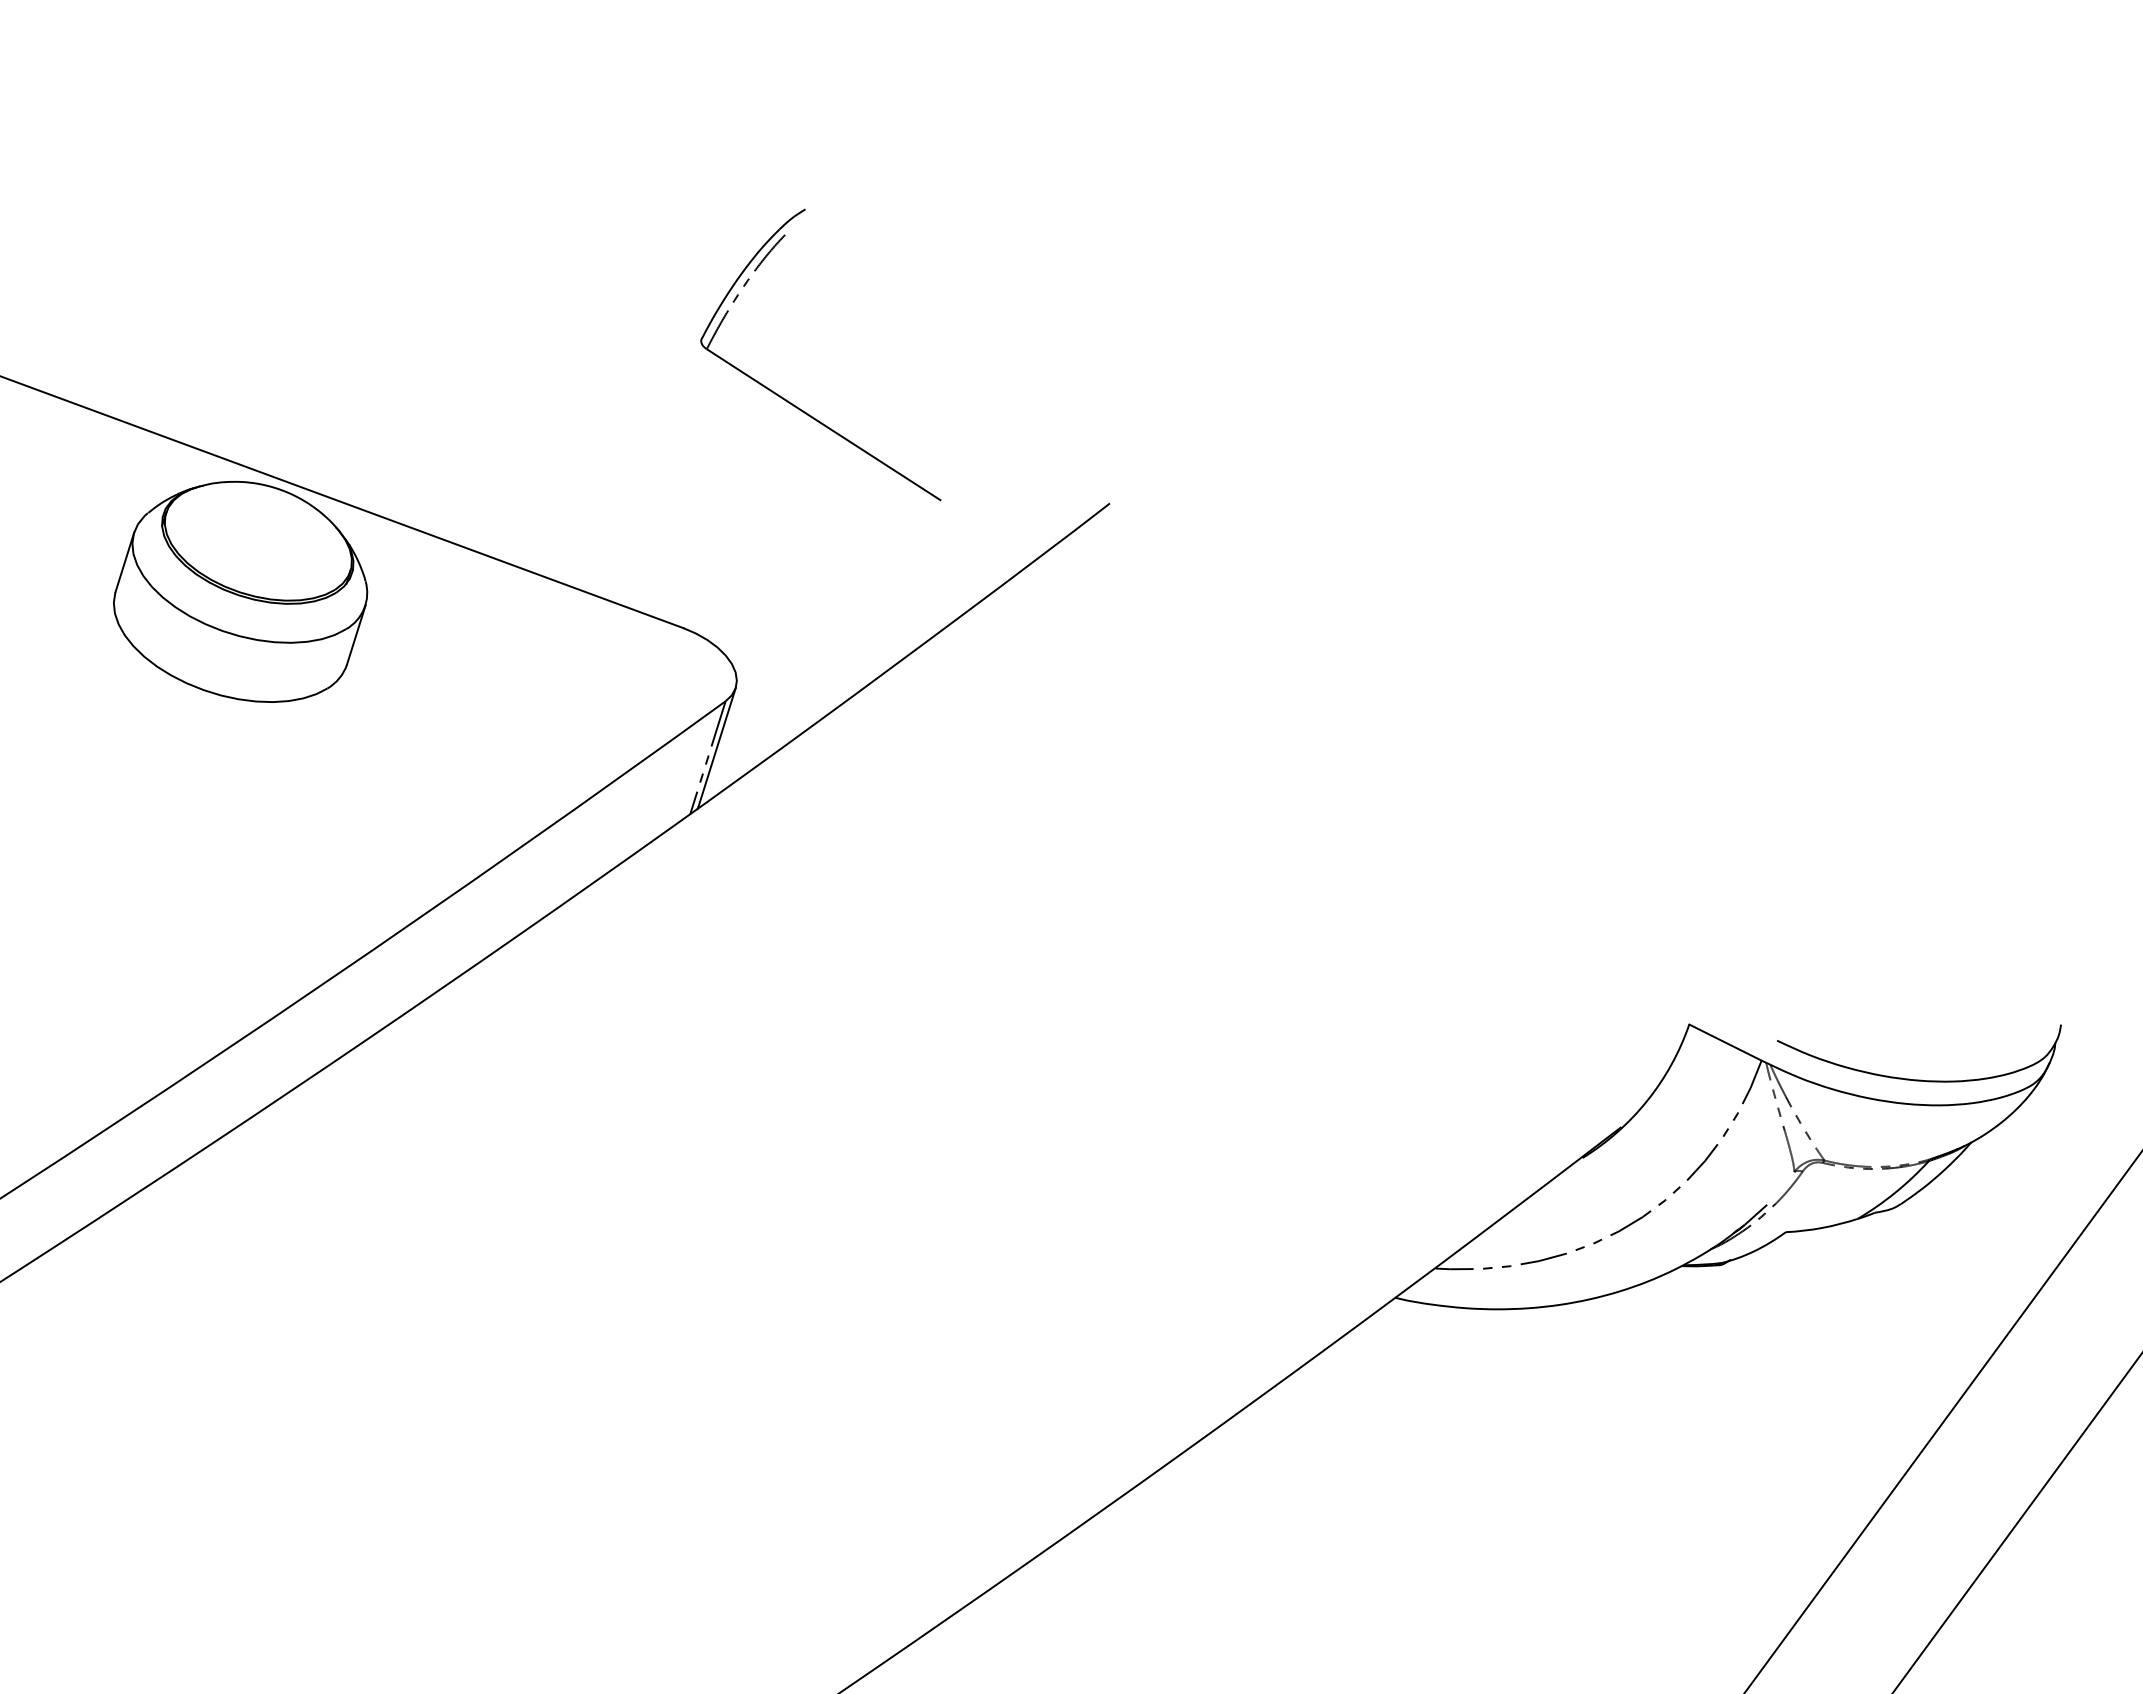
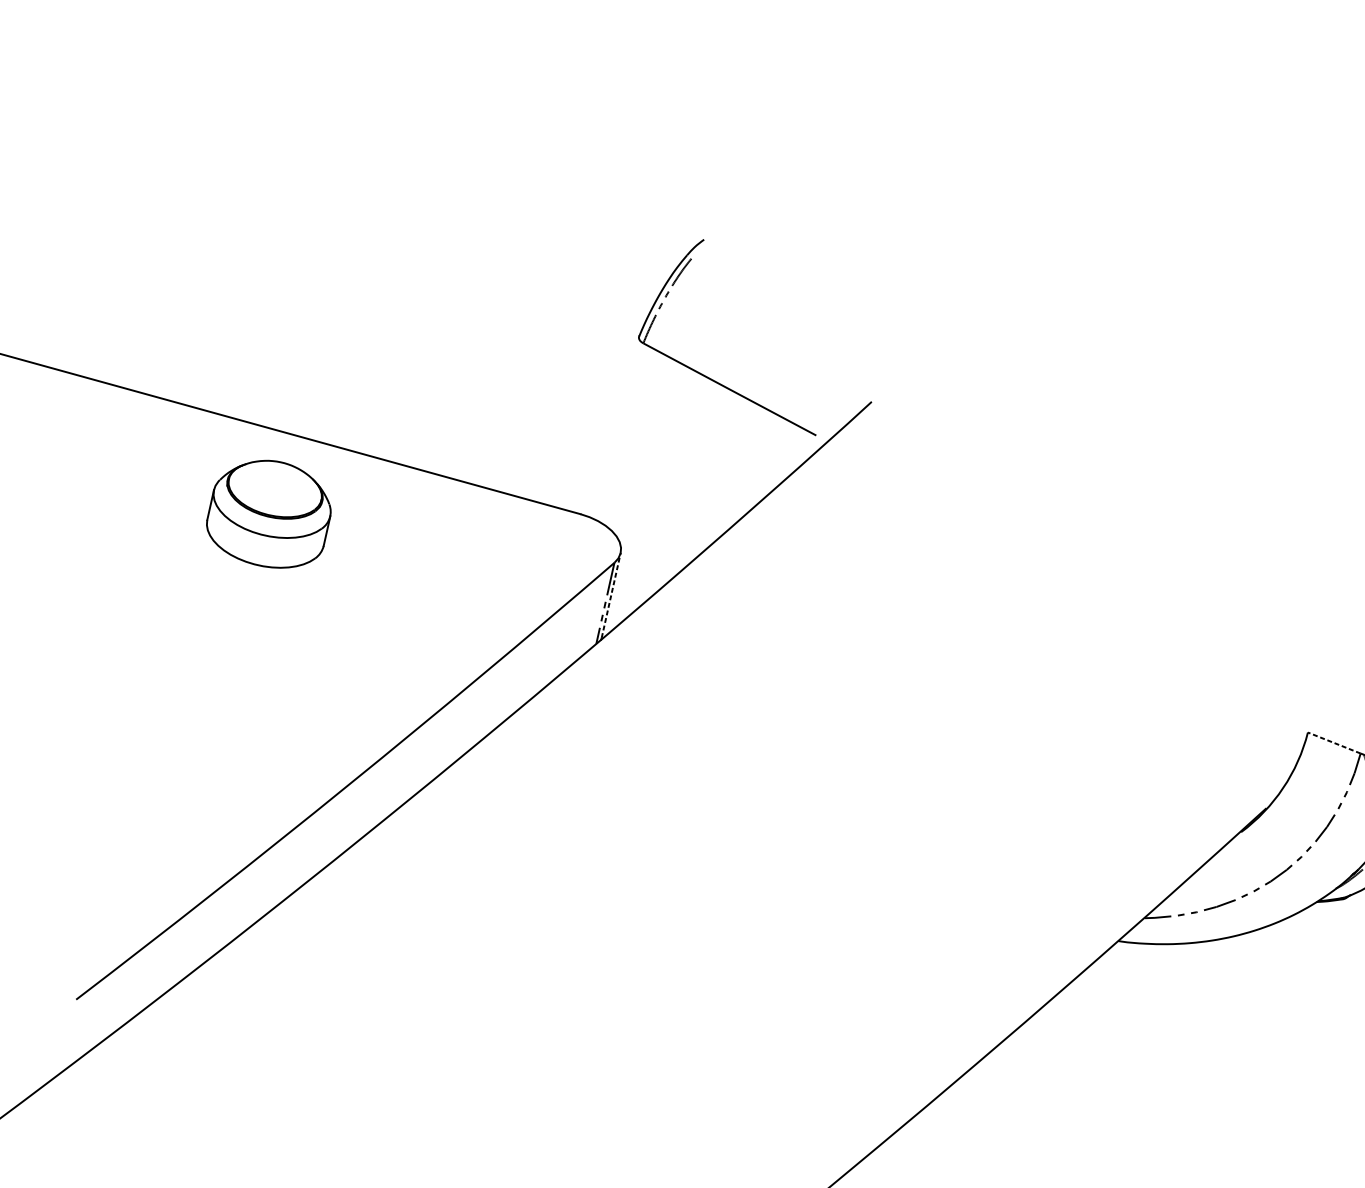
part: (788, 400) -> (703, 374), moved
part: (240, 591) -> (268, 514), size x0.7
line: (717, 746) -> (611, 595), solid -> dashed
line: (1725, 1042) -> (1334, 742), solid -> dashed

